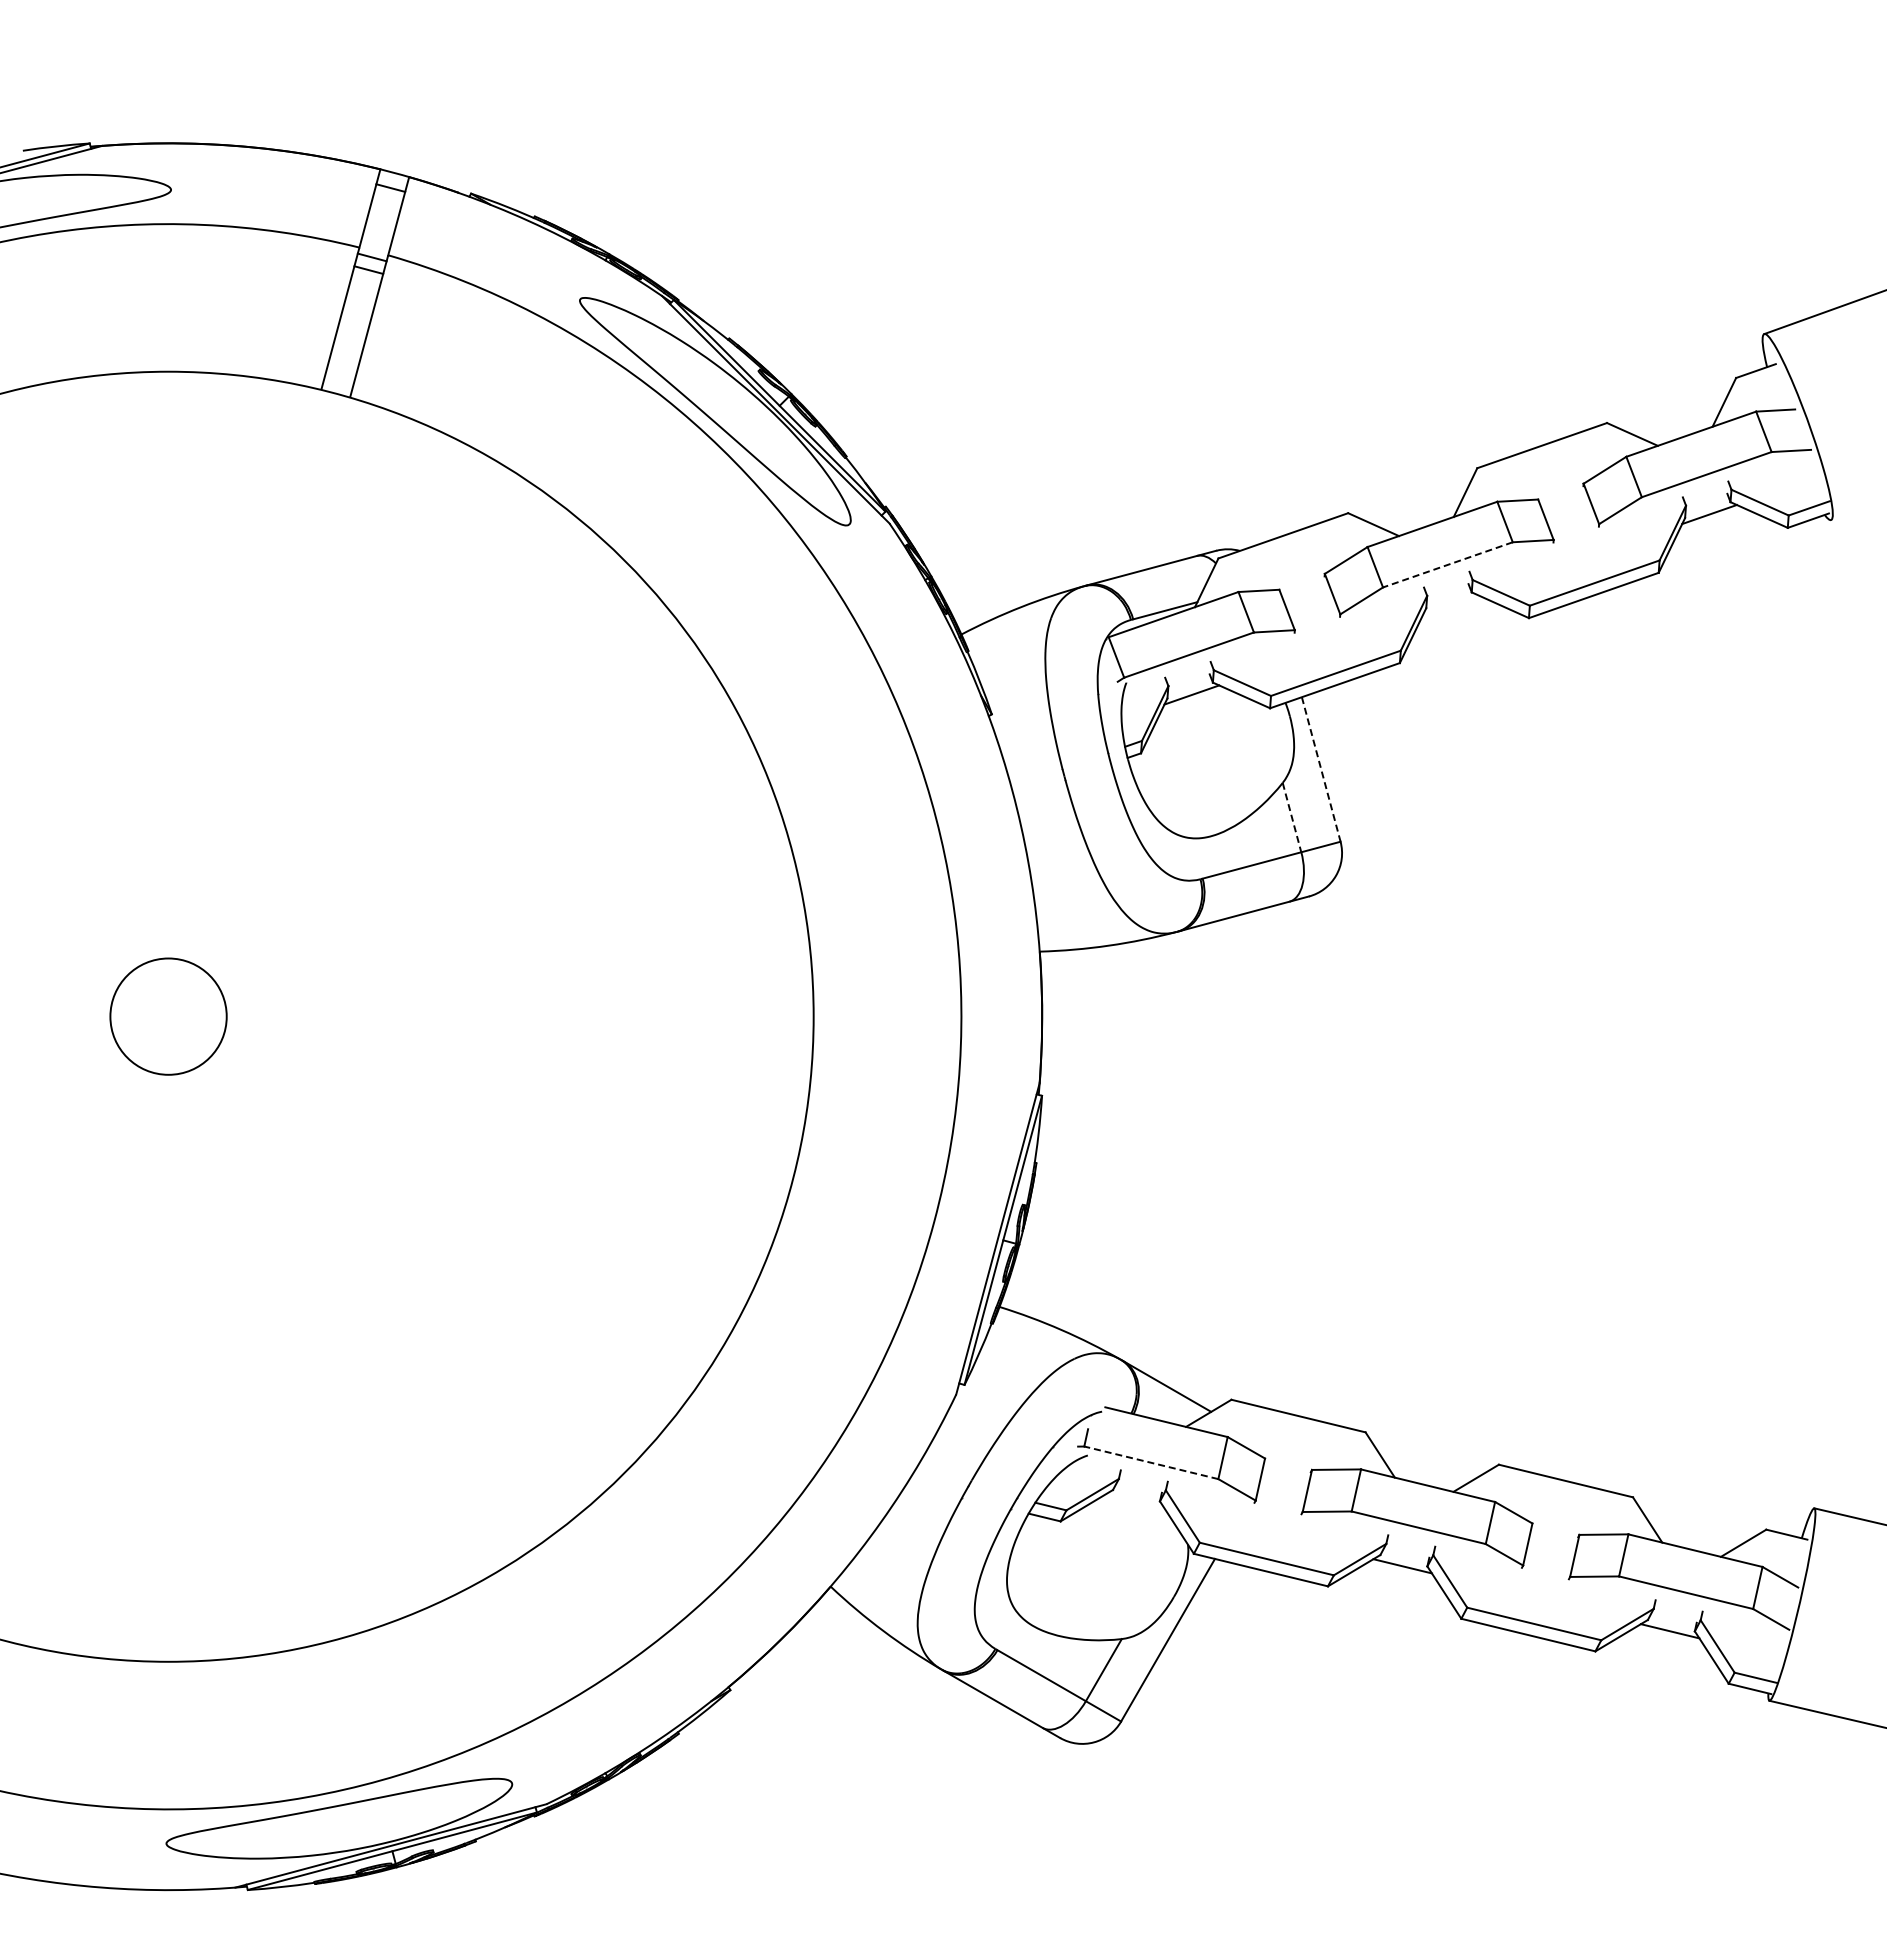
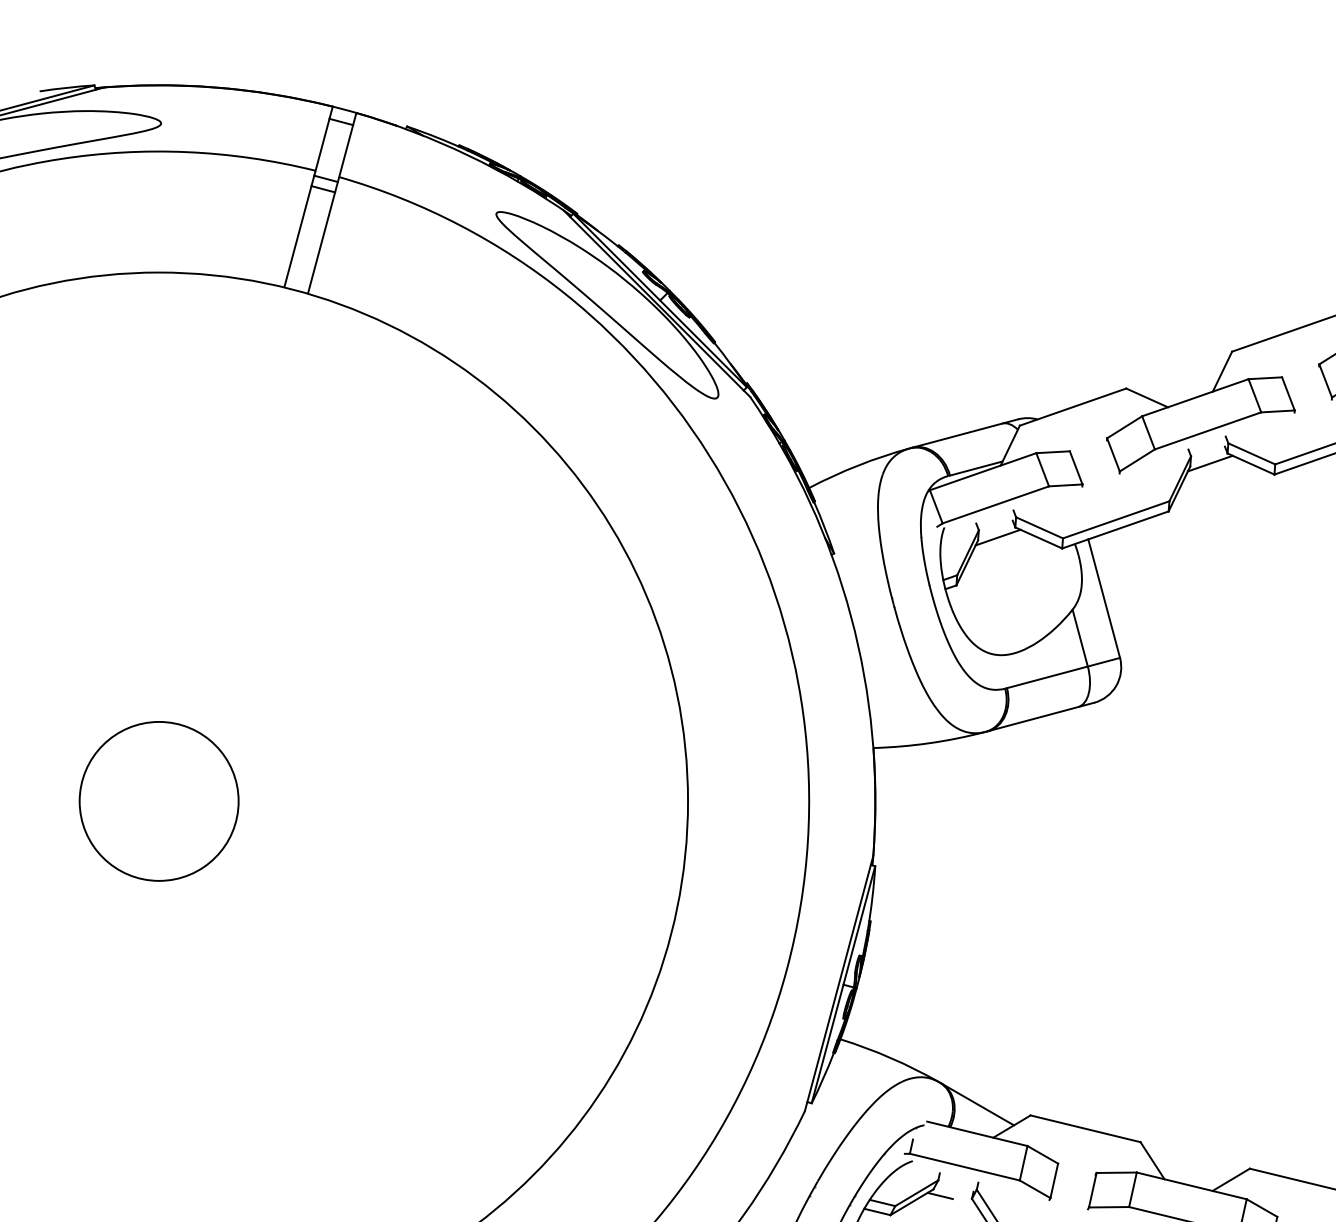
line: (1447, 564) -> (1207, 430), dashed -> solid
line: (1450, 604) -> (1210, 463), added
line: (1321, 769) -> (1104, 598), dashed -> solid
line: (1292, 817) -> (1080, 638), dashed -> solid
circle: (168, 1016) -> (159, 801), size x1.67
line: (1151, 1462) -> (965, 1166), dashed -> solid
line: (1120, 1497) -> (939, 1195), added

